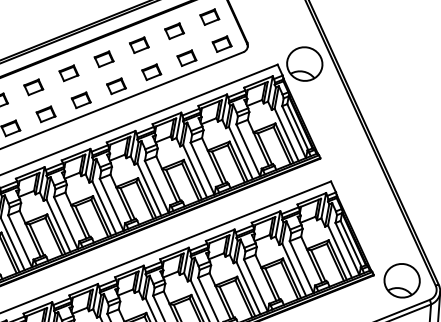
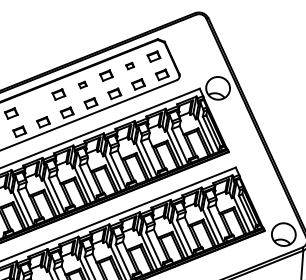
part: (173, 30) -> (129, 65), size x0.6
part: (103, 58) -> (82, 84), size x0.6
part: (32, 86) -> (34, 103), removed

